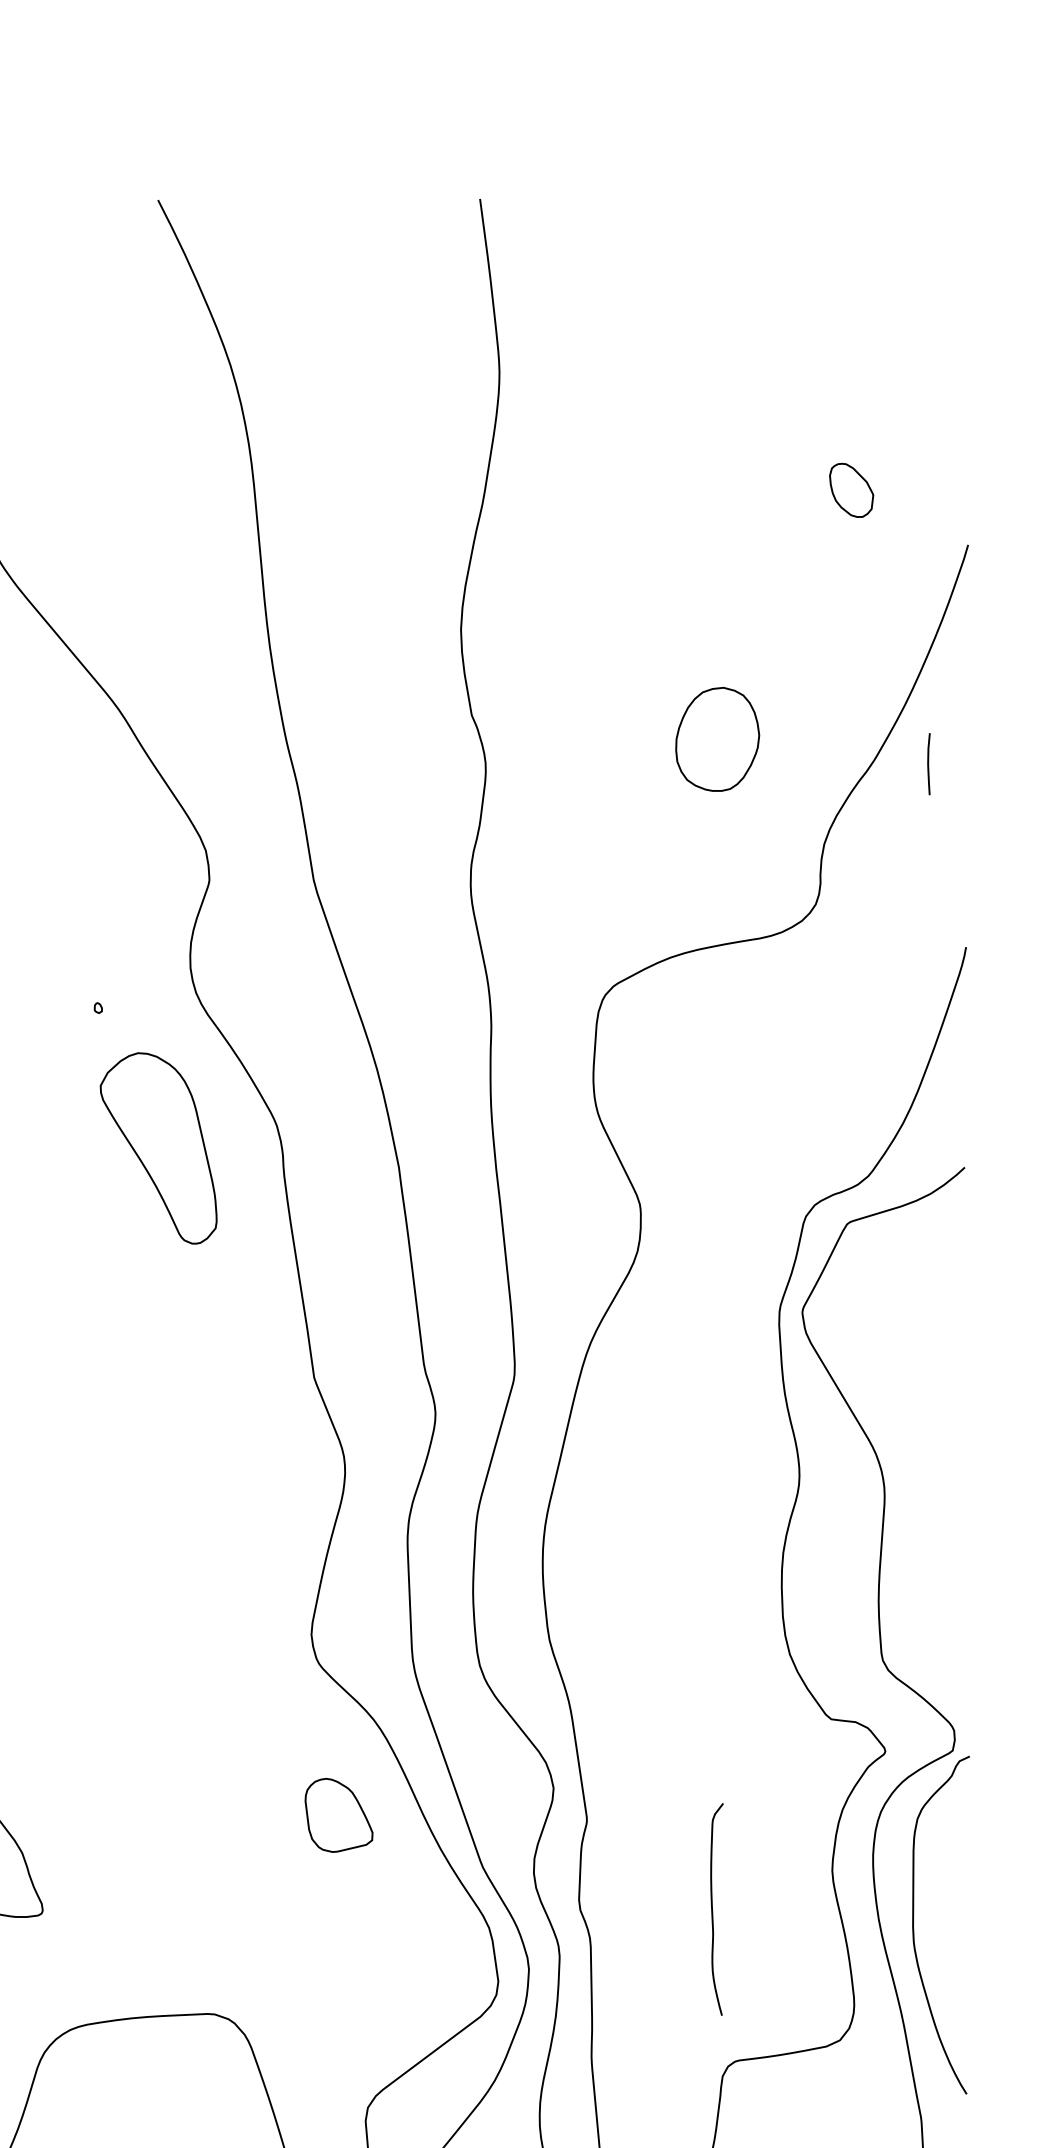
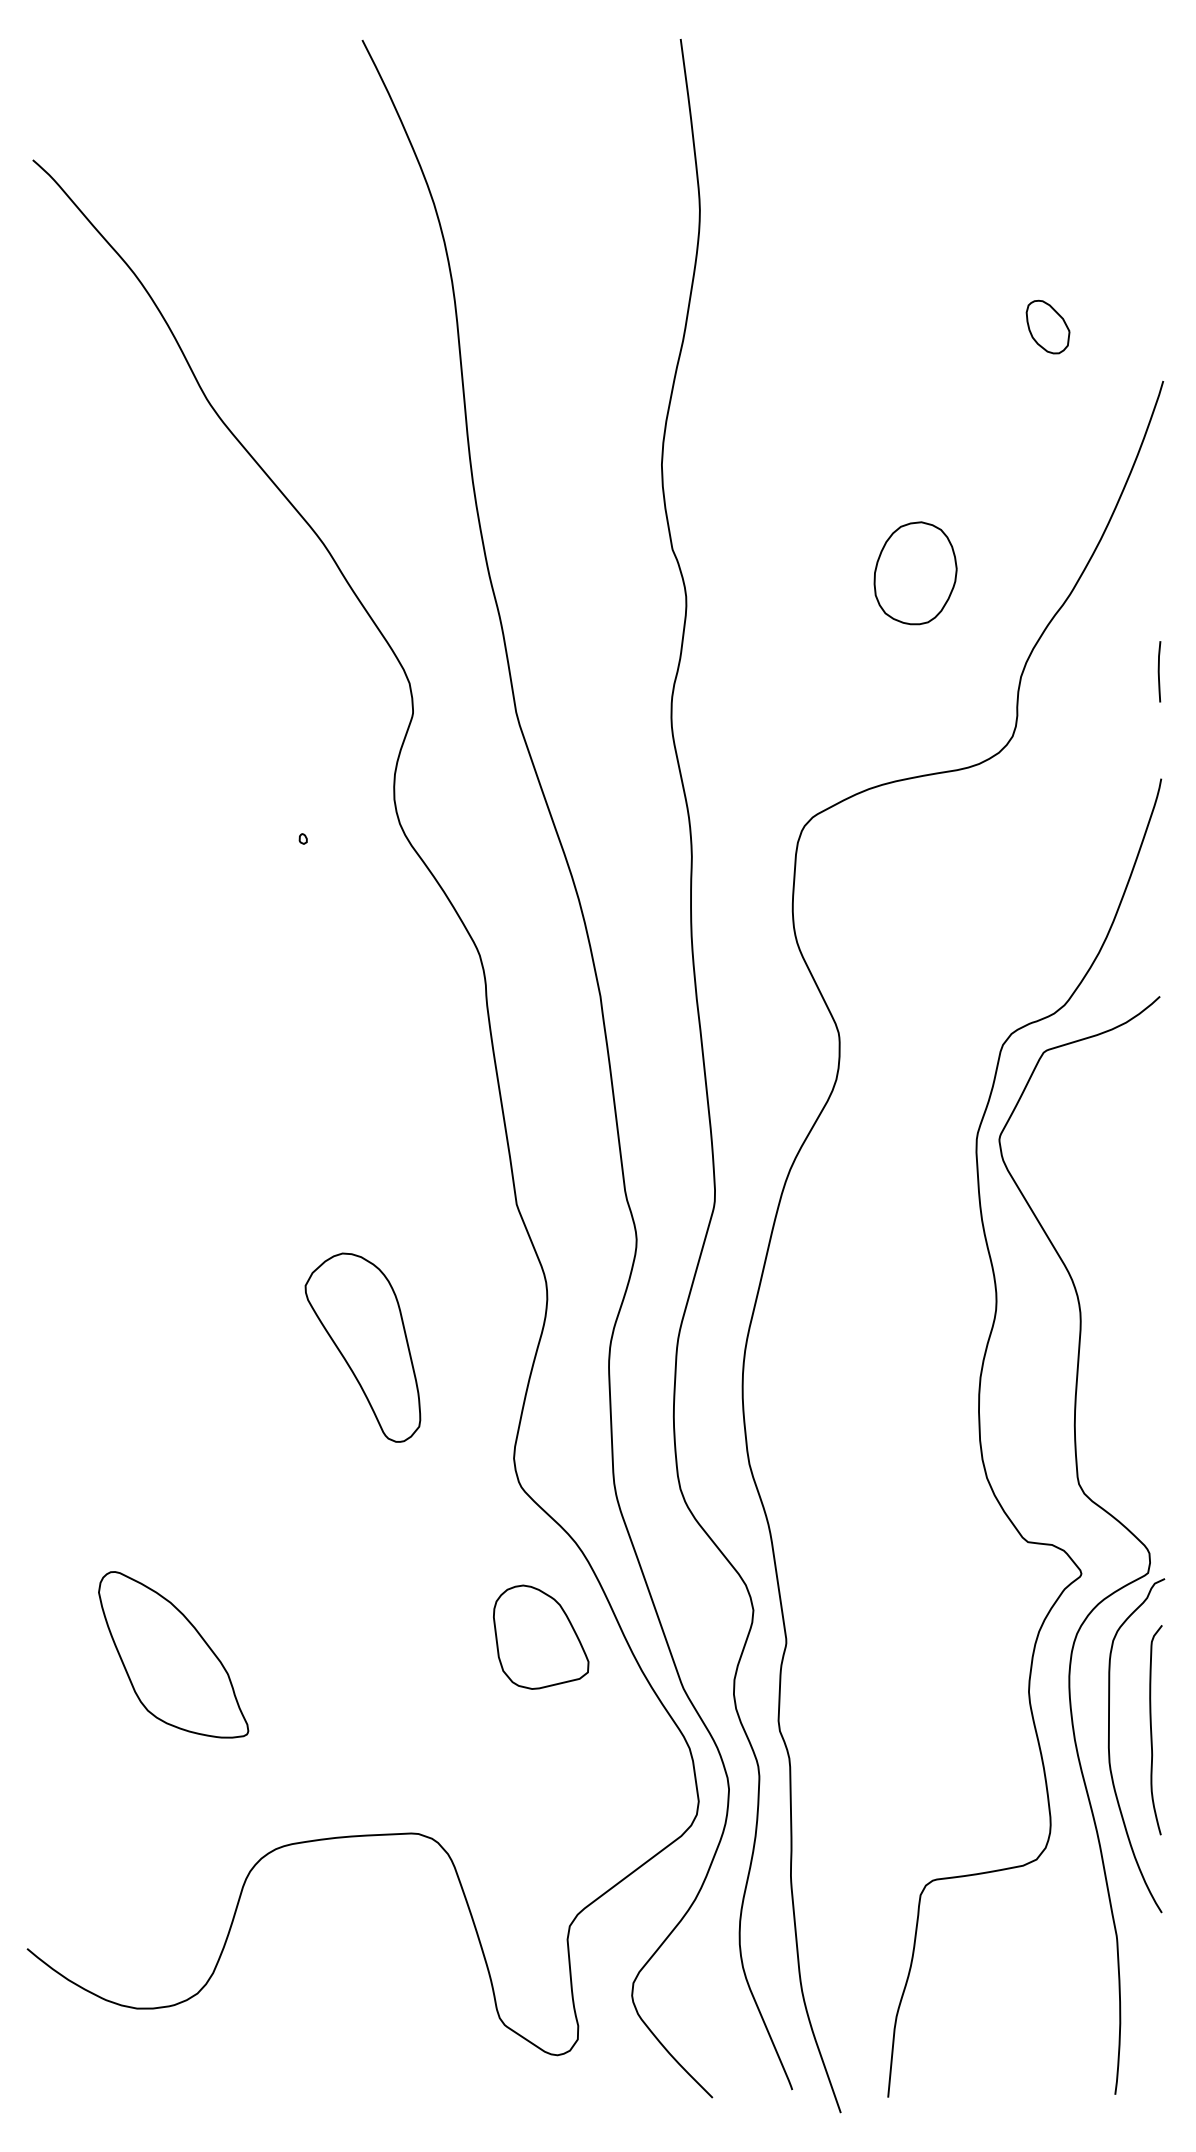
curve: (928, 763) -> (1159, 671), moved
part: (158, 1148) -> (362, 1347), moved
part: (339, 1814) -> (541, 1636), size x1.43
curve: (713, 1910) -> (1152, 1731), moved

